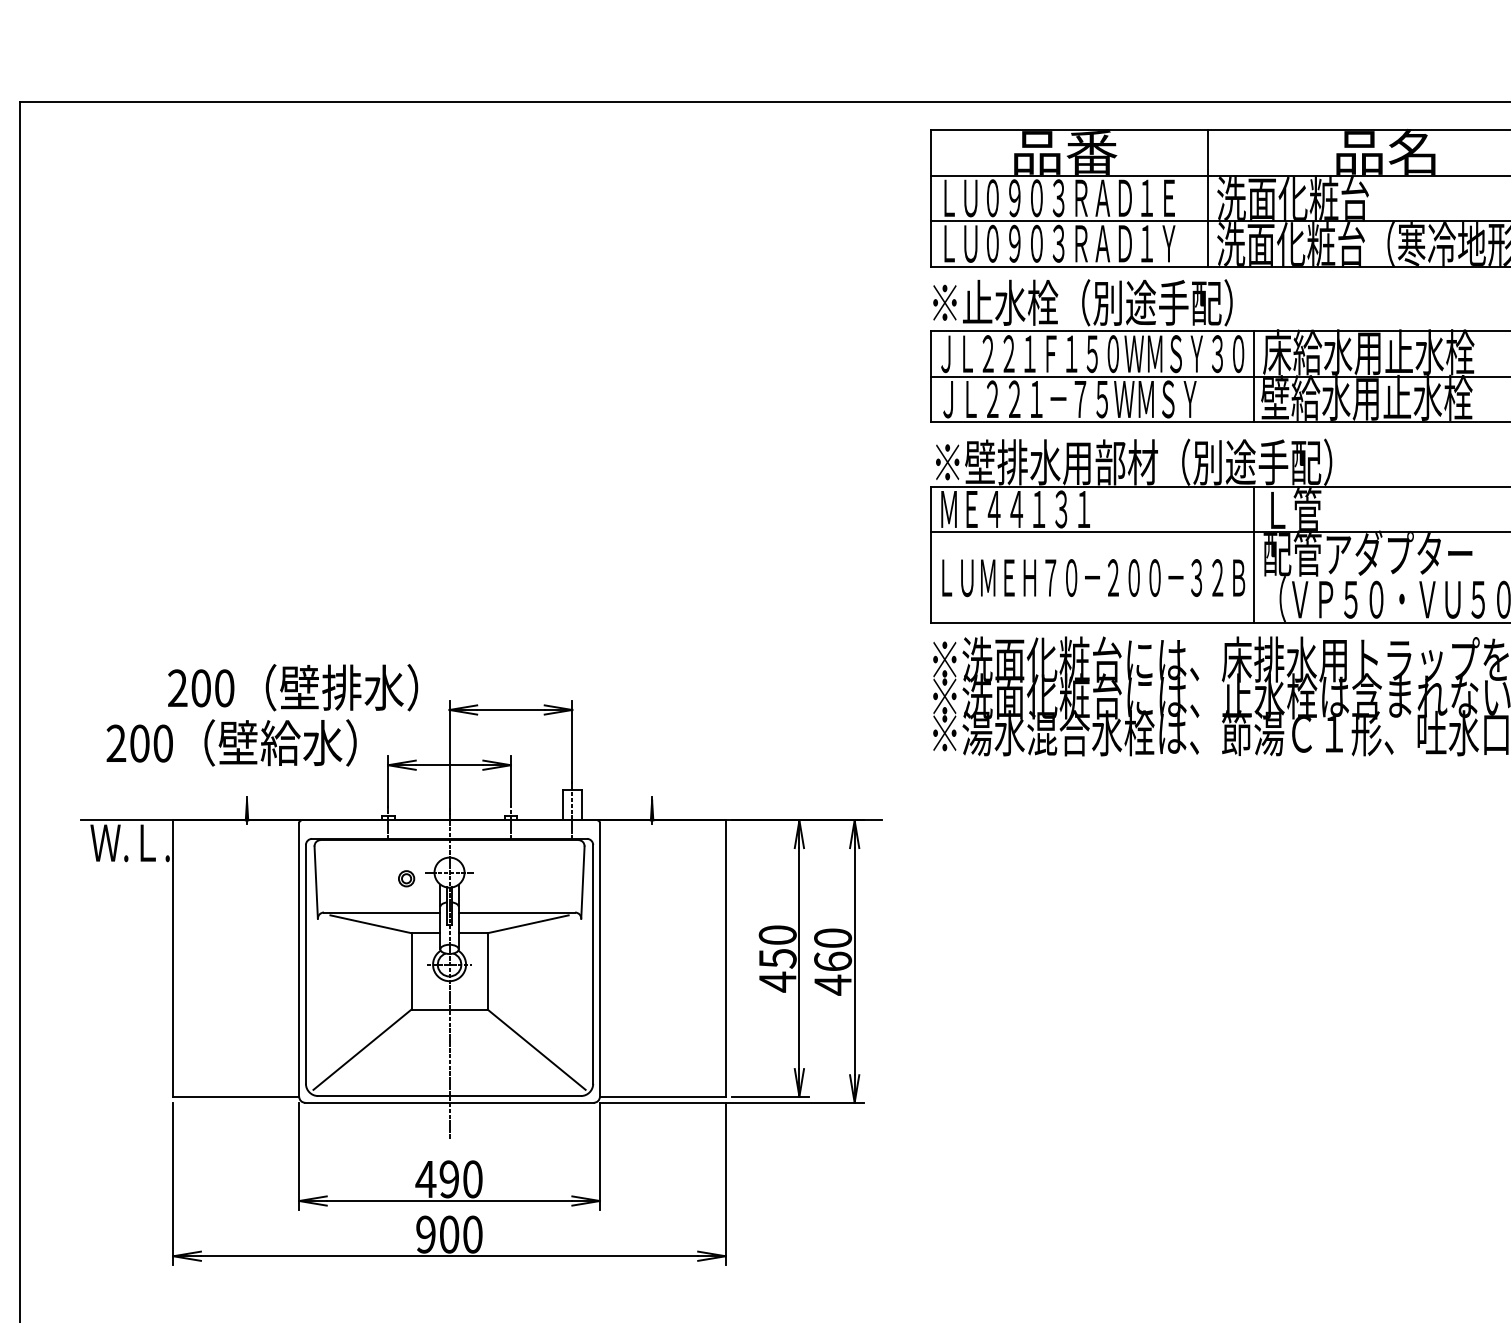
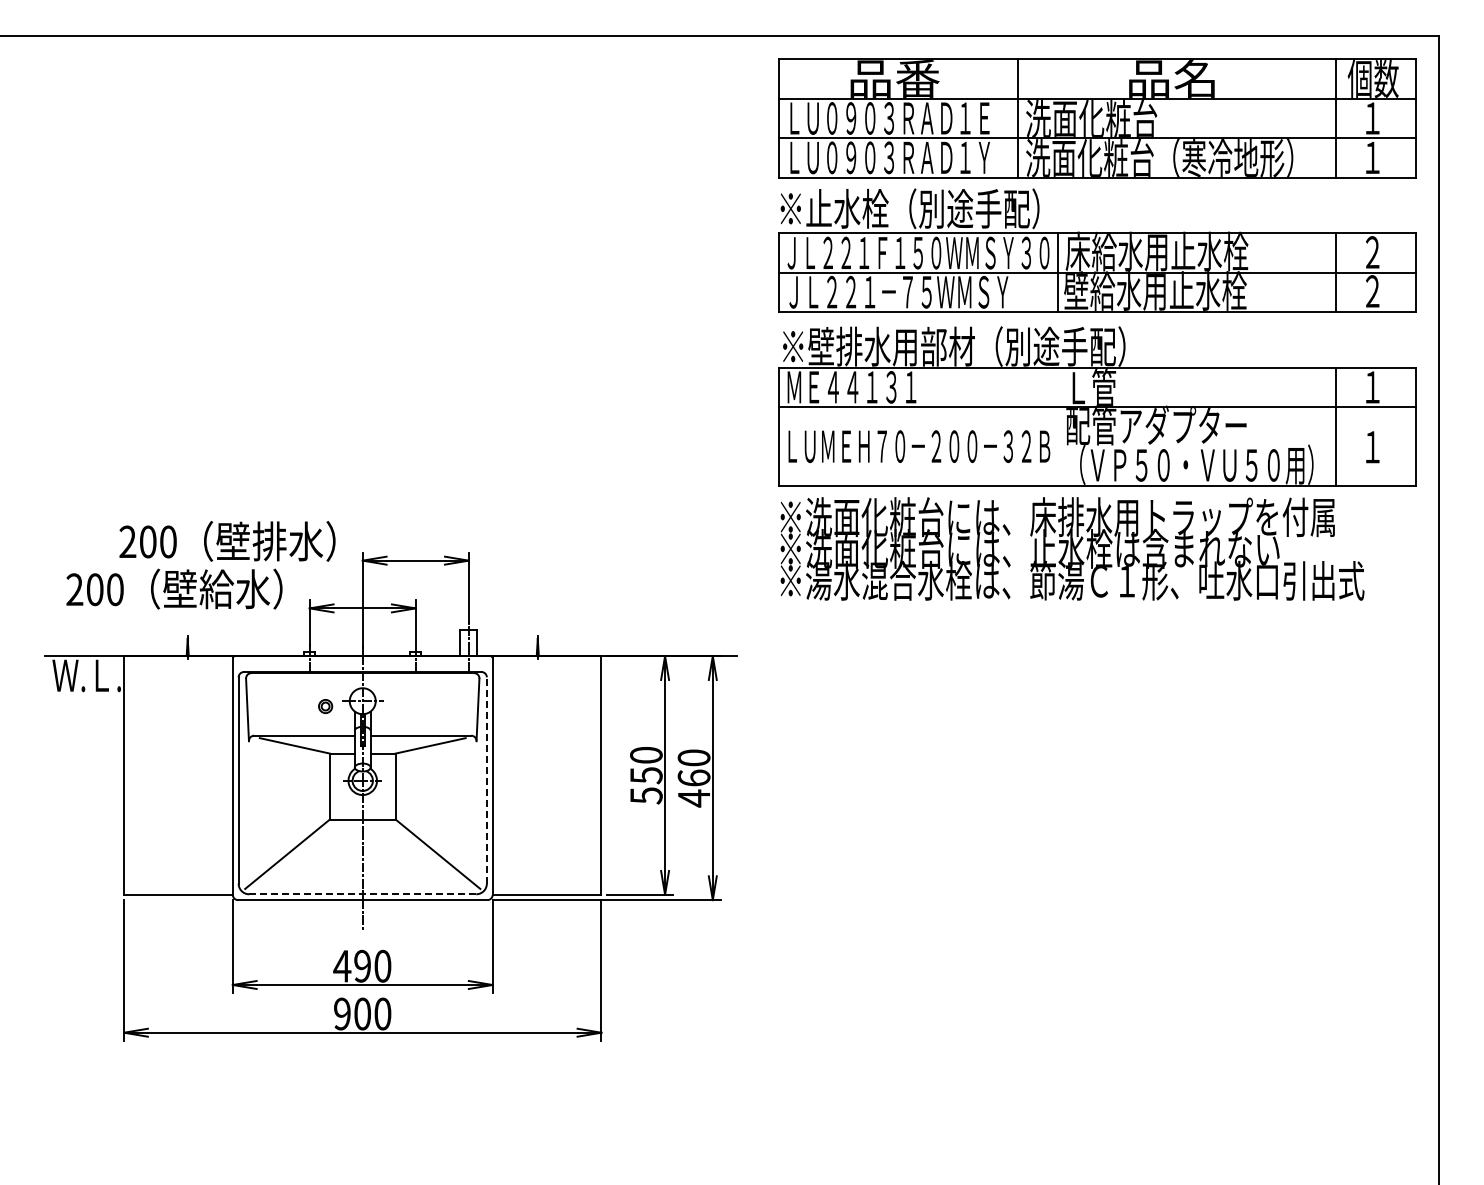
line: (1253, 554) -> (1057, 426), removed
line: (592, 964) -> (486, 780), solid -> dashed
text: (777, 981) -> (646, 795), 450 -> 550
line: (449, 1096) -> (362, 894), solid -> dashed

